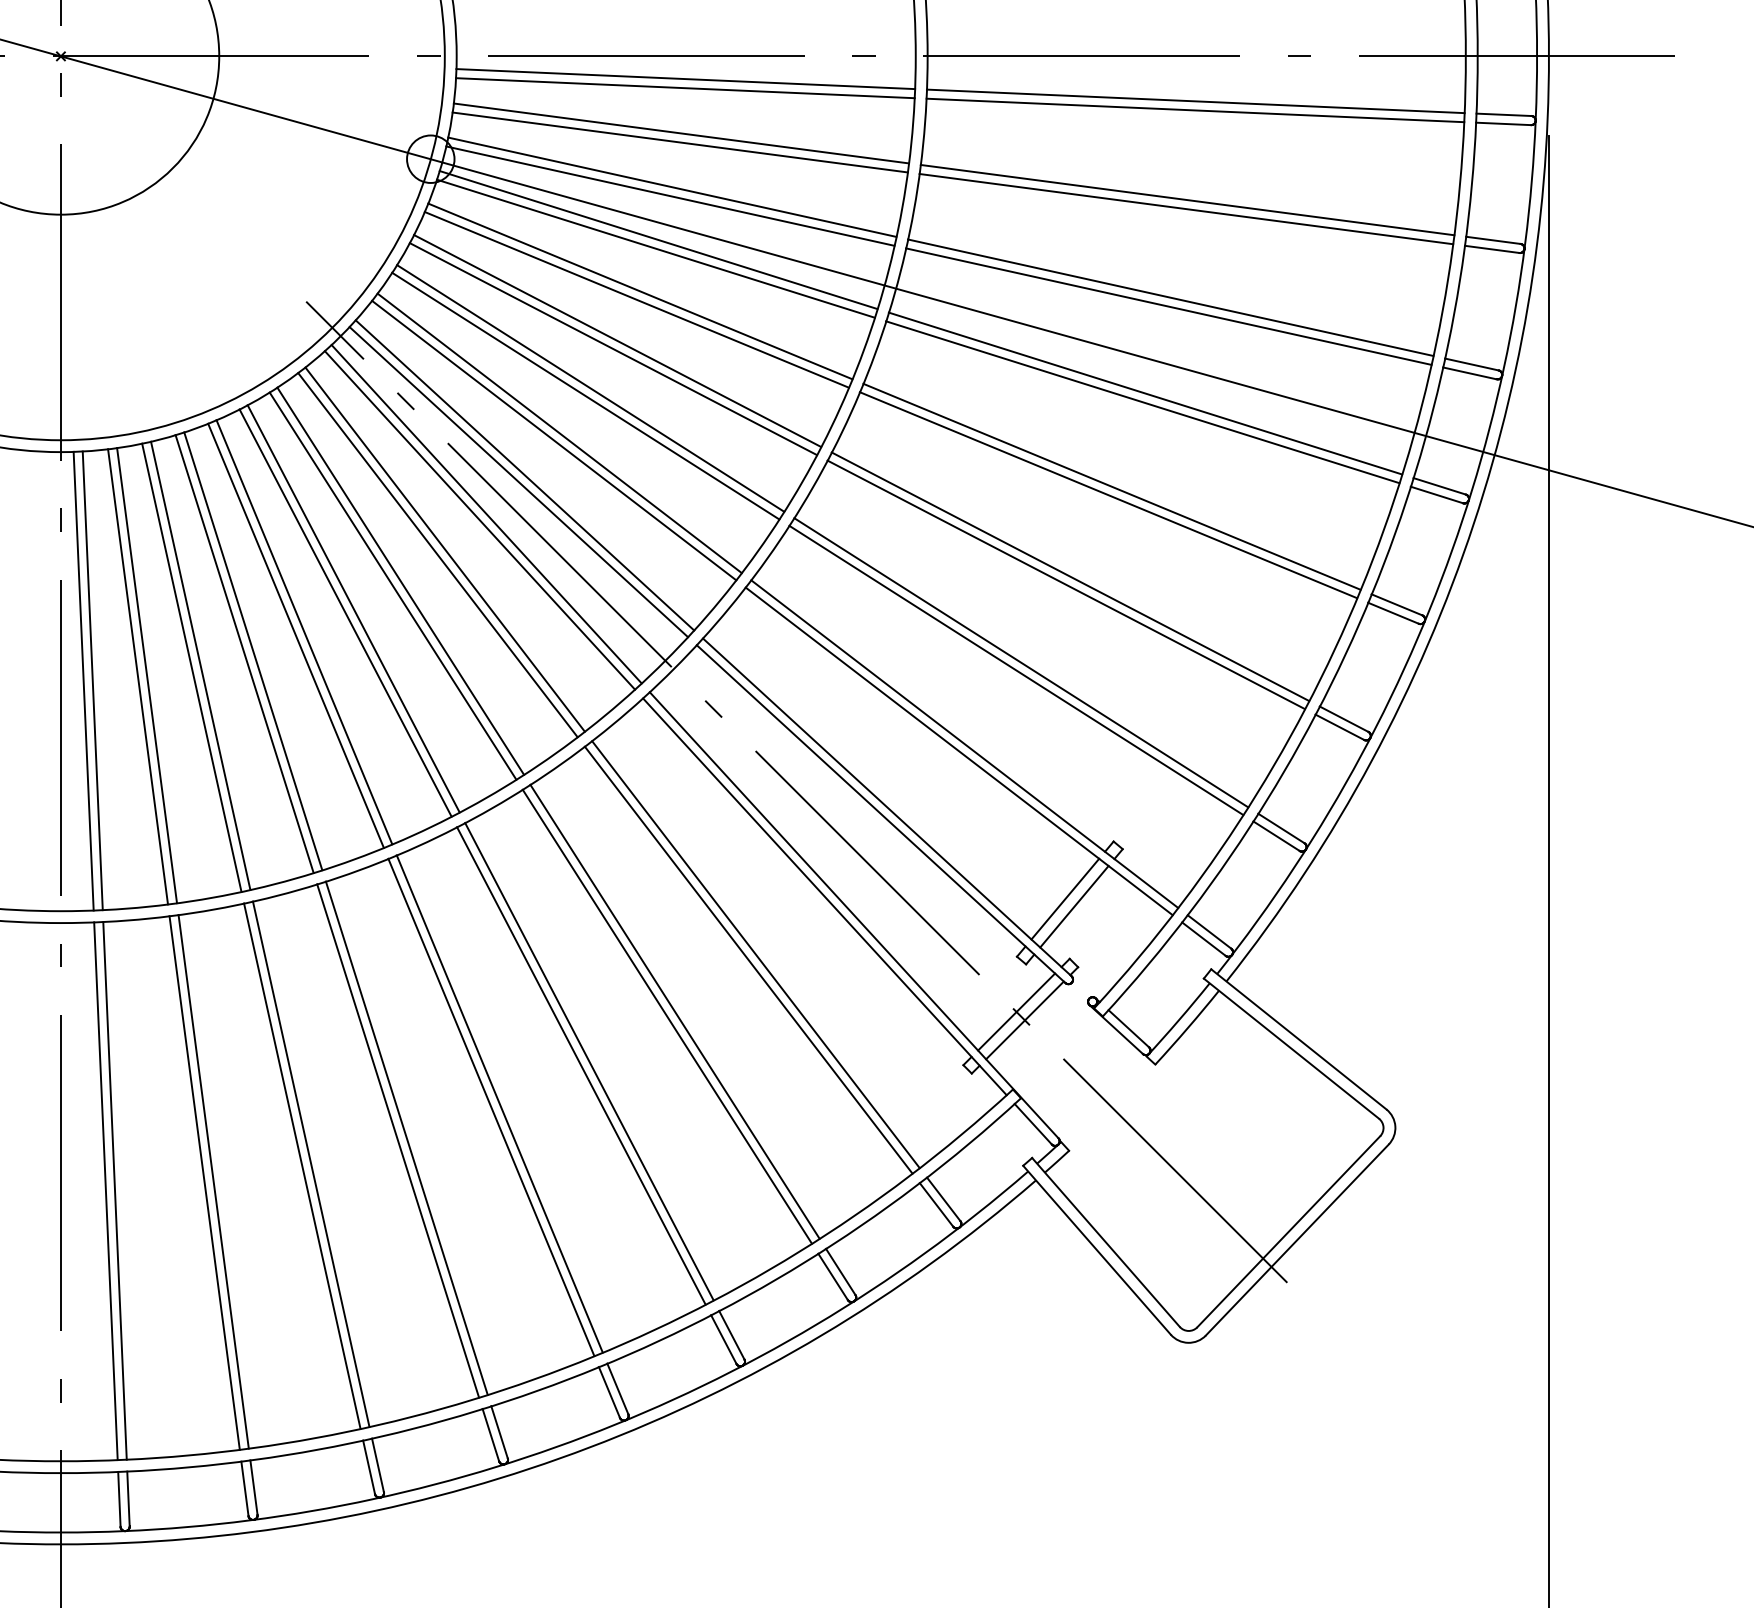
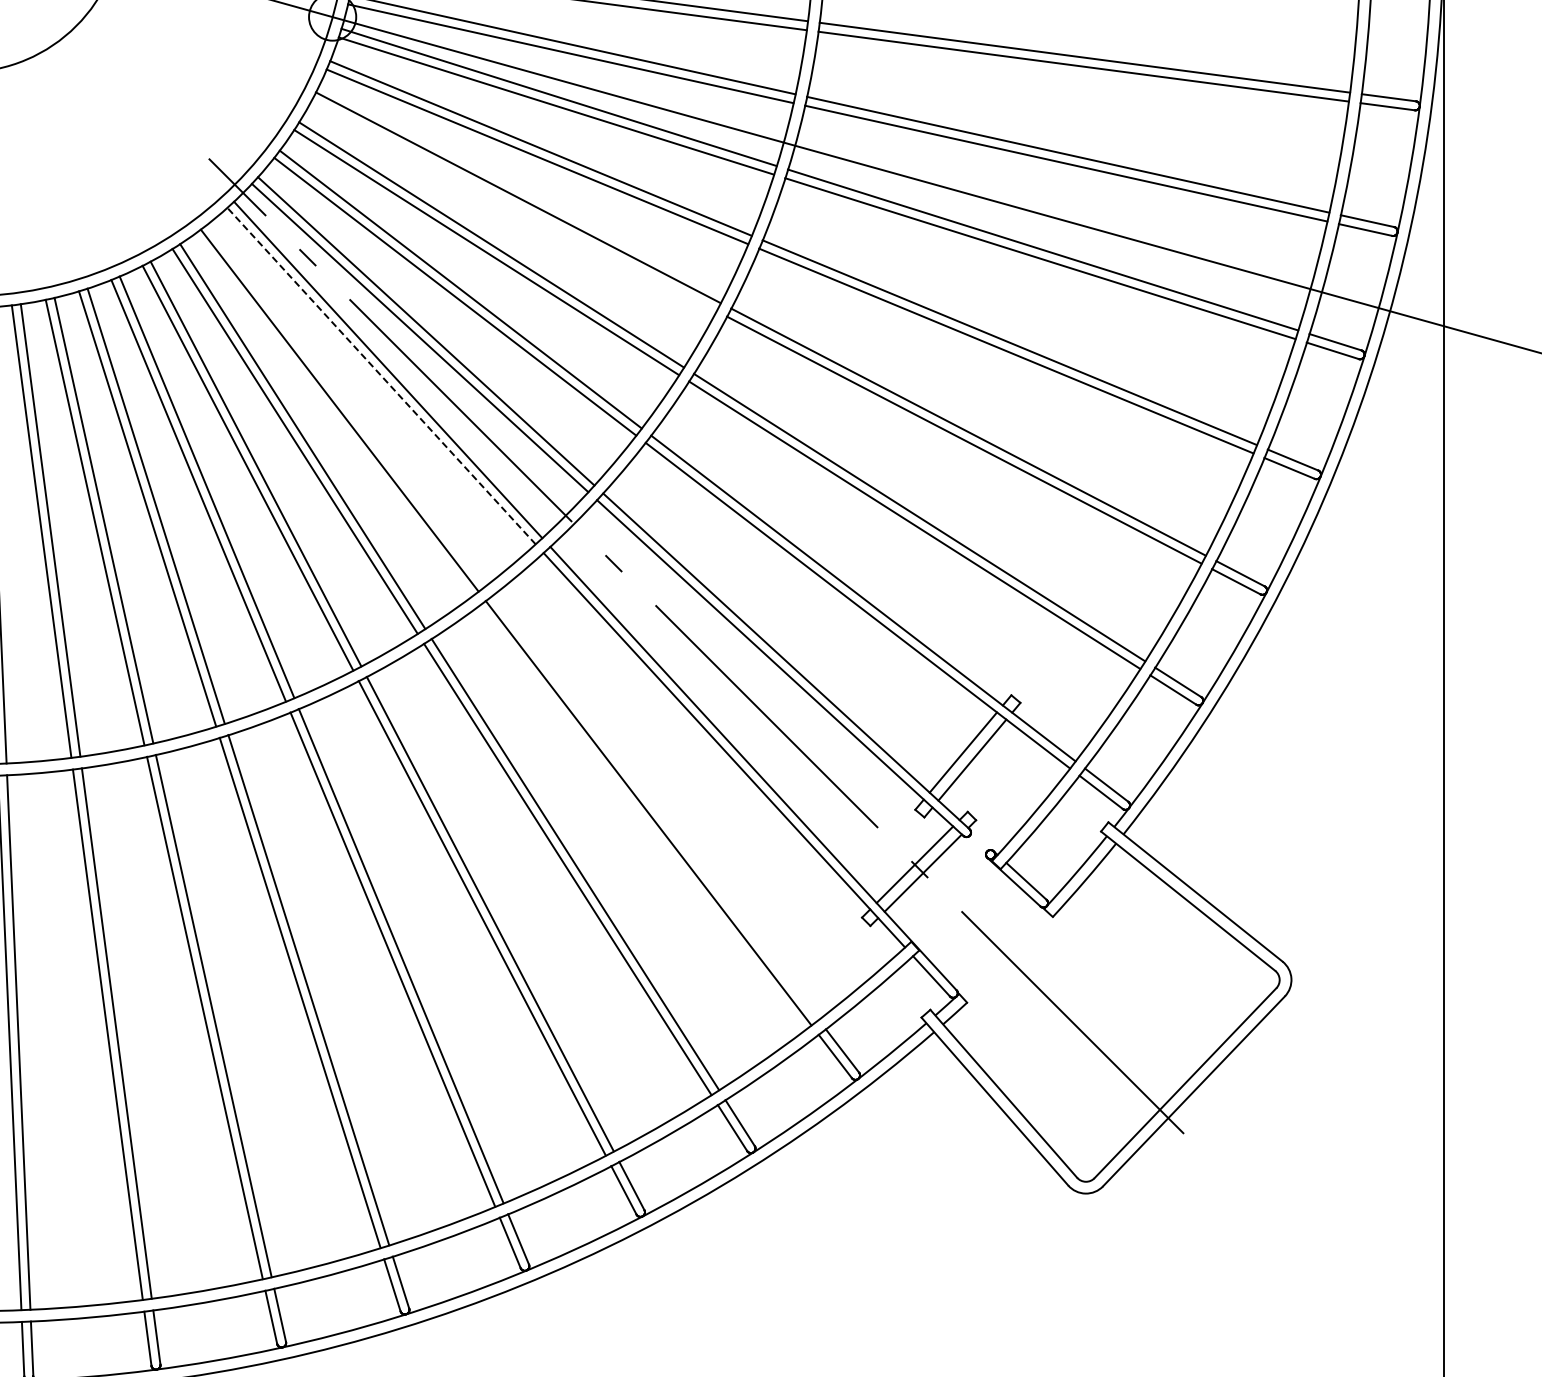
line: (613, 349) -> (514, 206), removed
line: (480, 520) -> (382, 376), solid -> dashed
line: (444, 549) -> (346, 405), removed
line: (755, 954) -> (655, 807), removed

